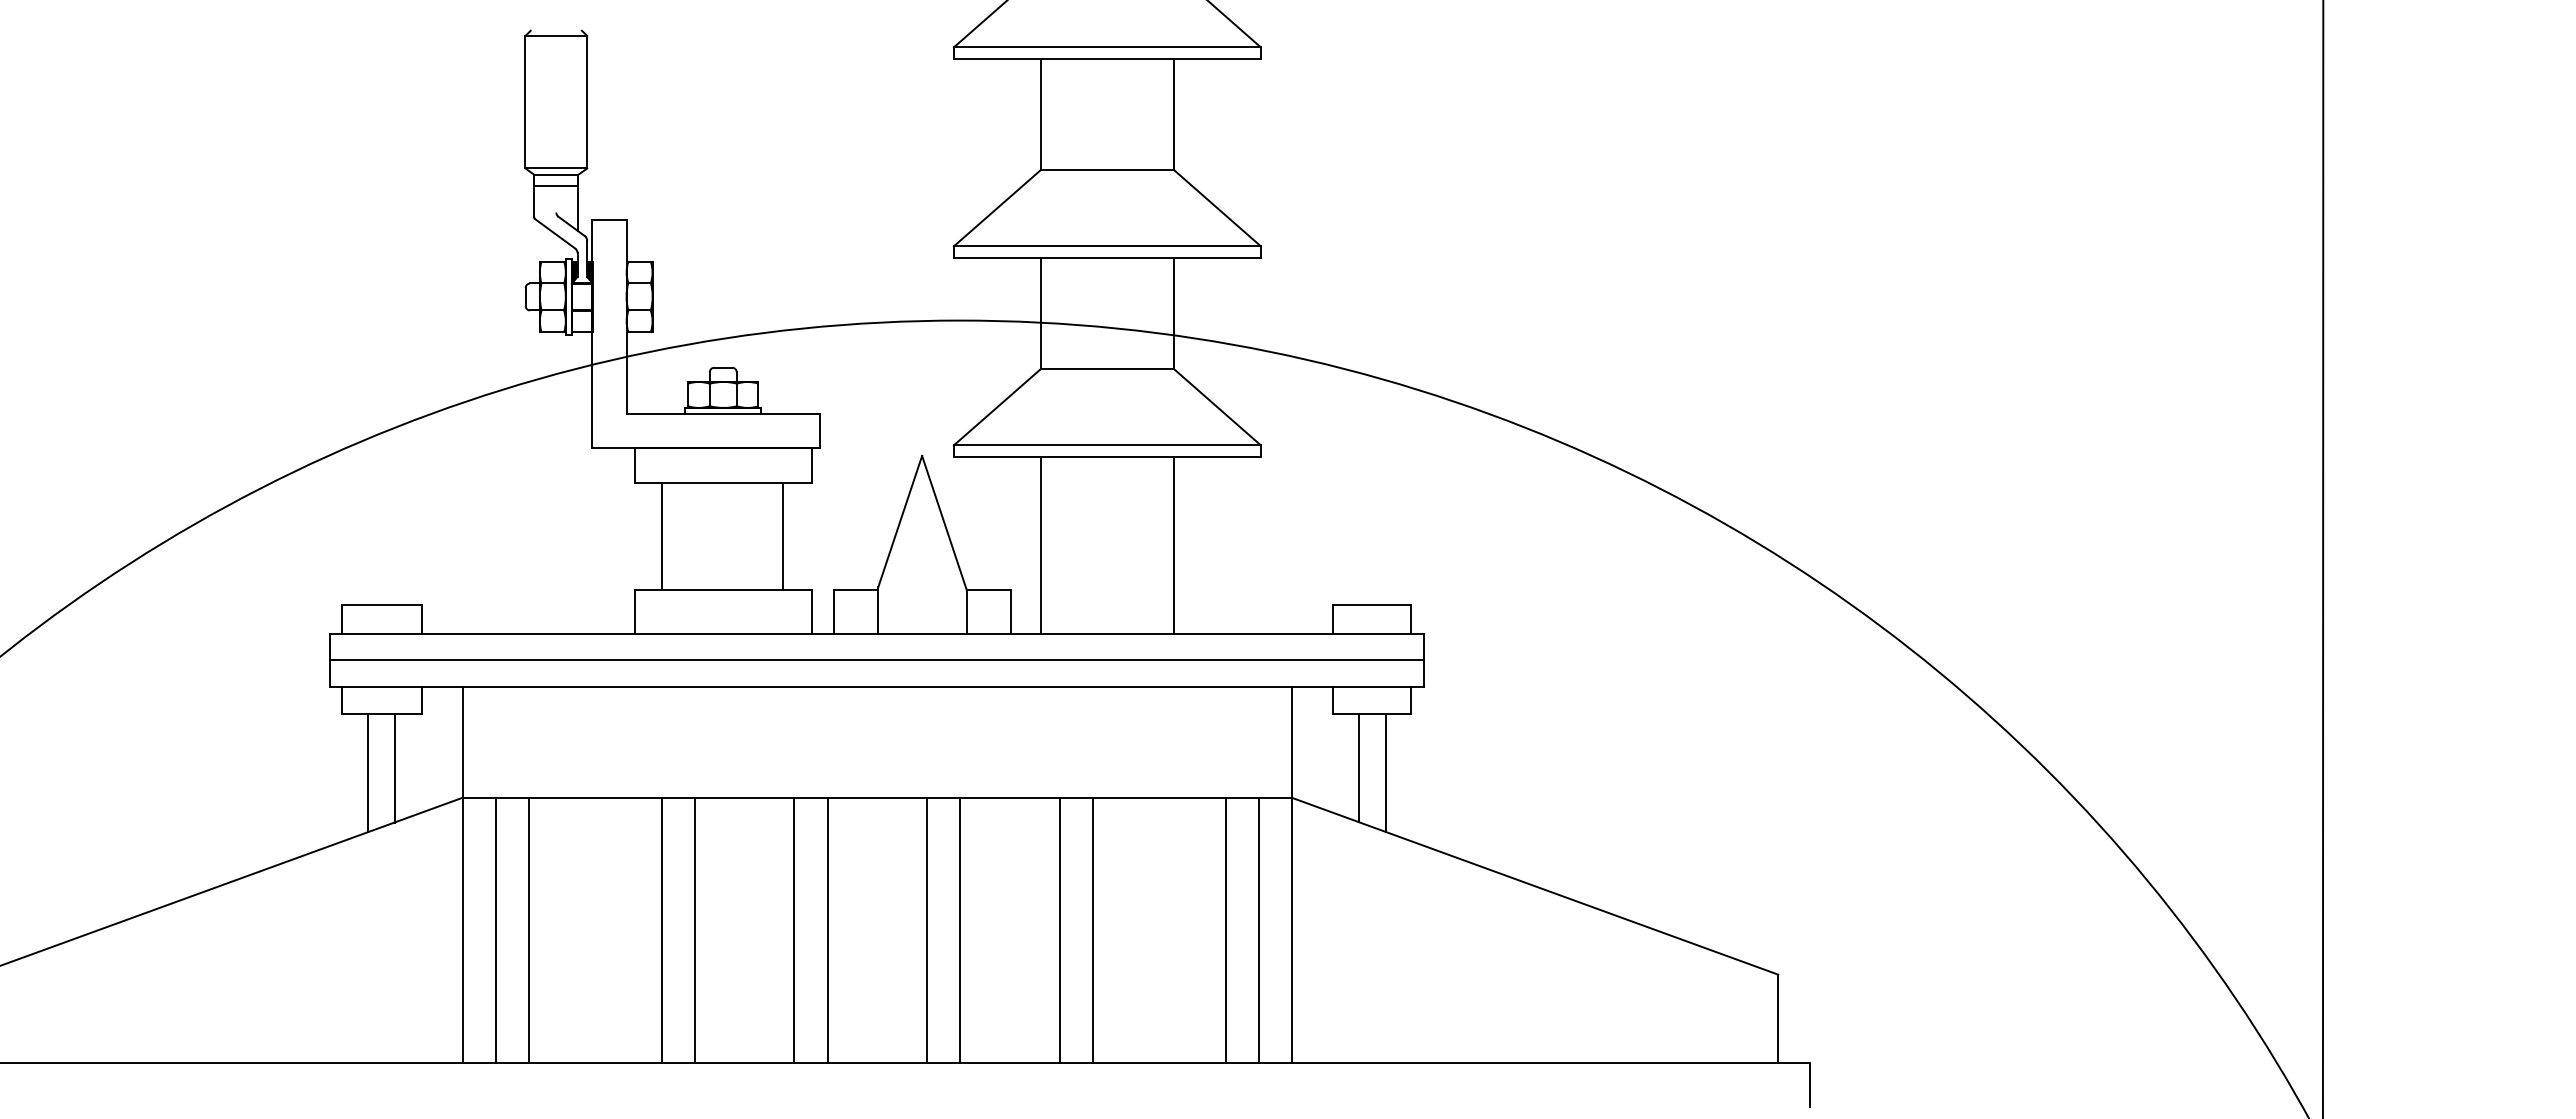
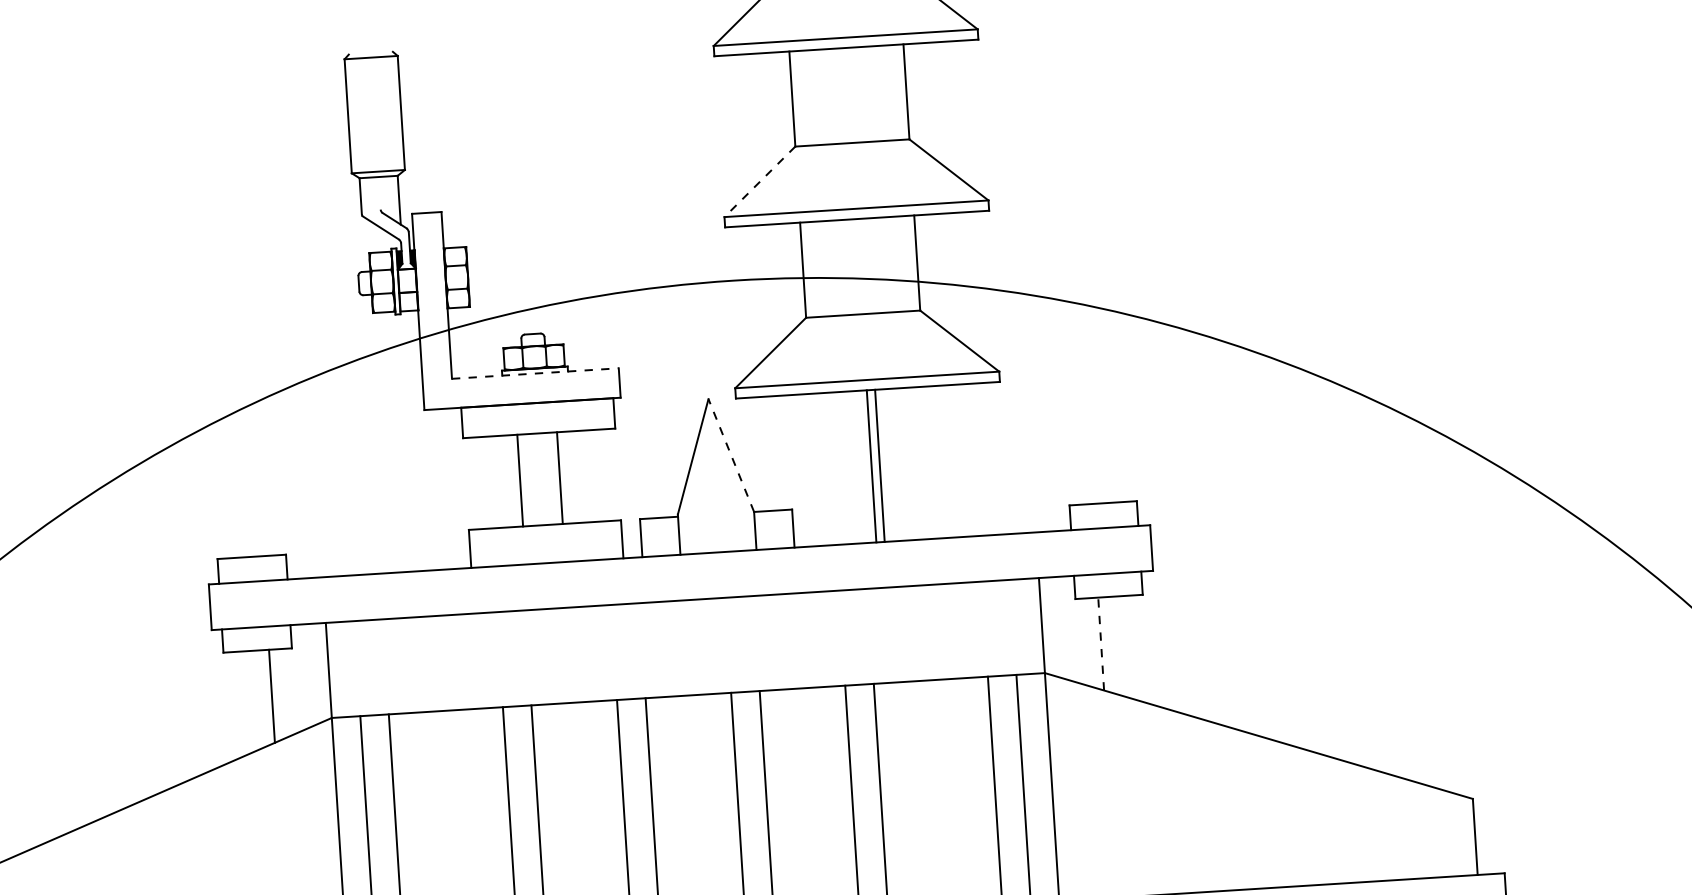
line: (556, 185) -> (379, 186), removed
line: (997, 208) -> (759, 182), solid -> dashed
line: (723, 413) -> (535, 373), solid -> dashed
line: (944, 522) -> (731, 455), solid -> dashed
line: (662, 536) -> (520, 480), moved
line: (783, 536) -> (560, 478), moved
line: (1041, 545) -> (871, 466), moved
line: (1173, 545) -> (879, 465), moved
line: (877, 660) -> (681, 577), removed
line: (1359, 768) -> (1101, 644), solid -> dashed
line: (368, 772) -> (249, 701), removed
line: (1385, 772) -> (1124, 646), removed

